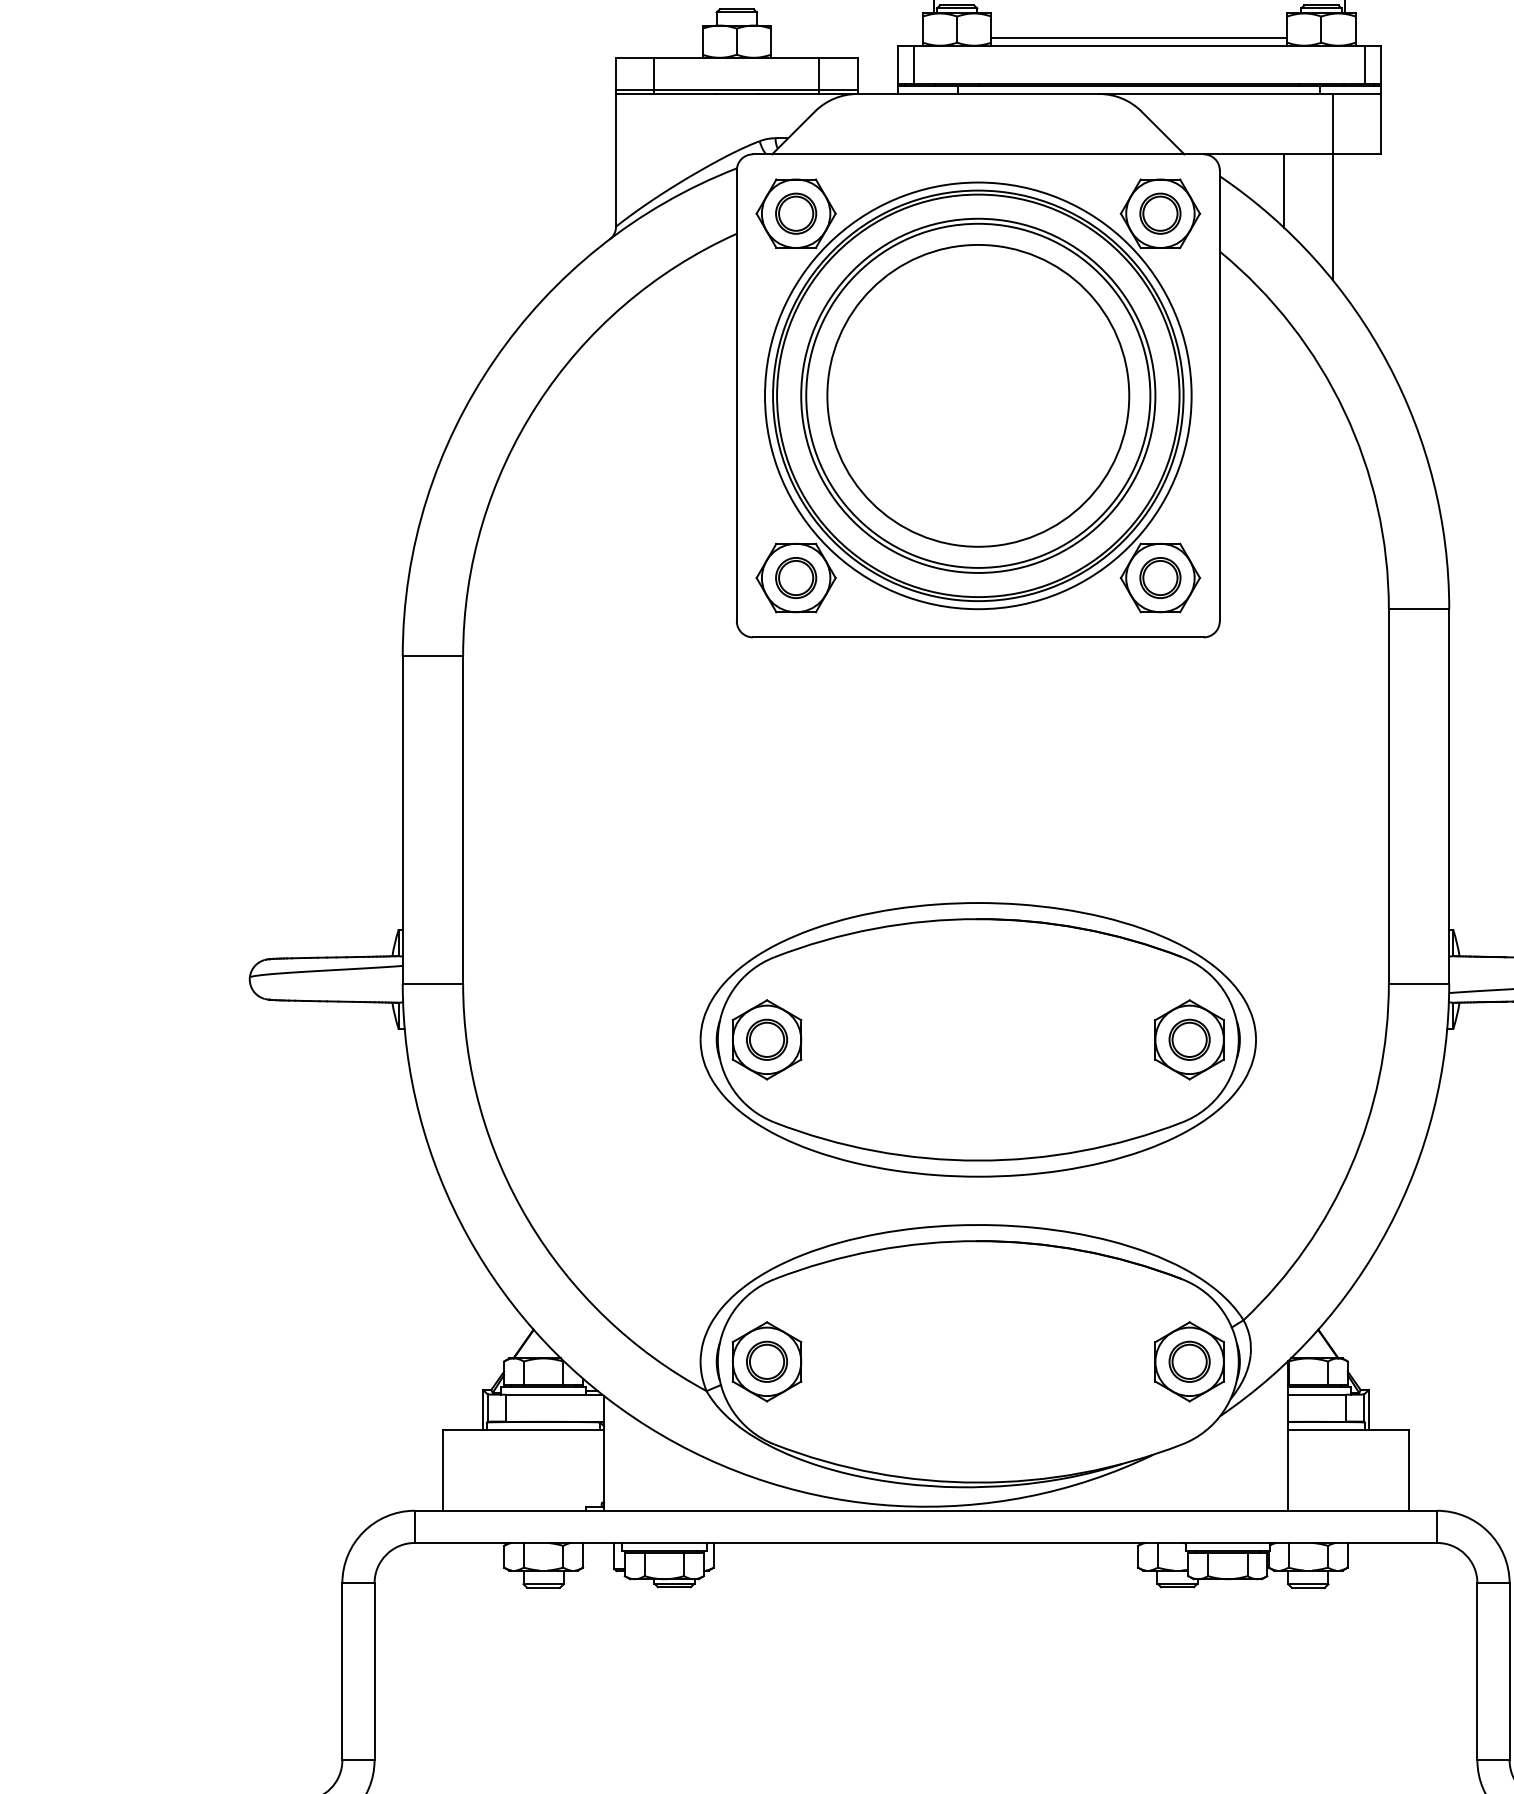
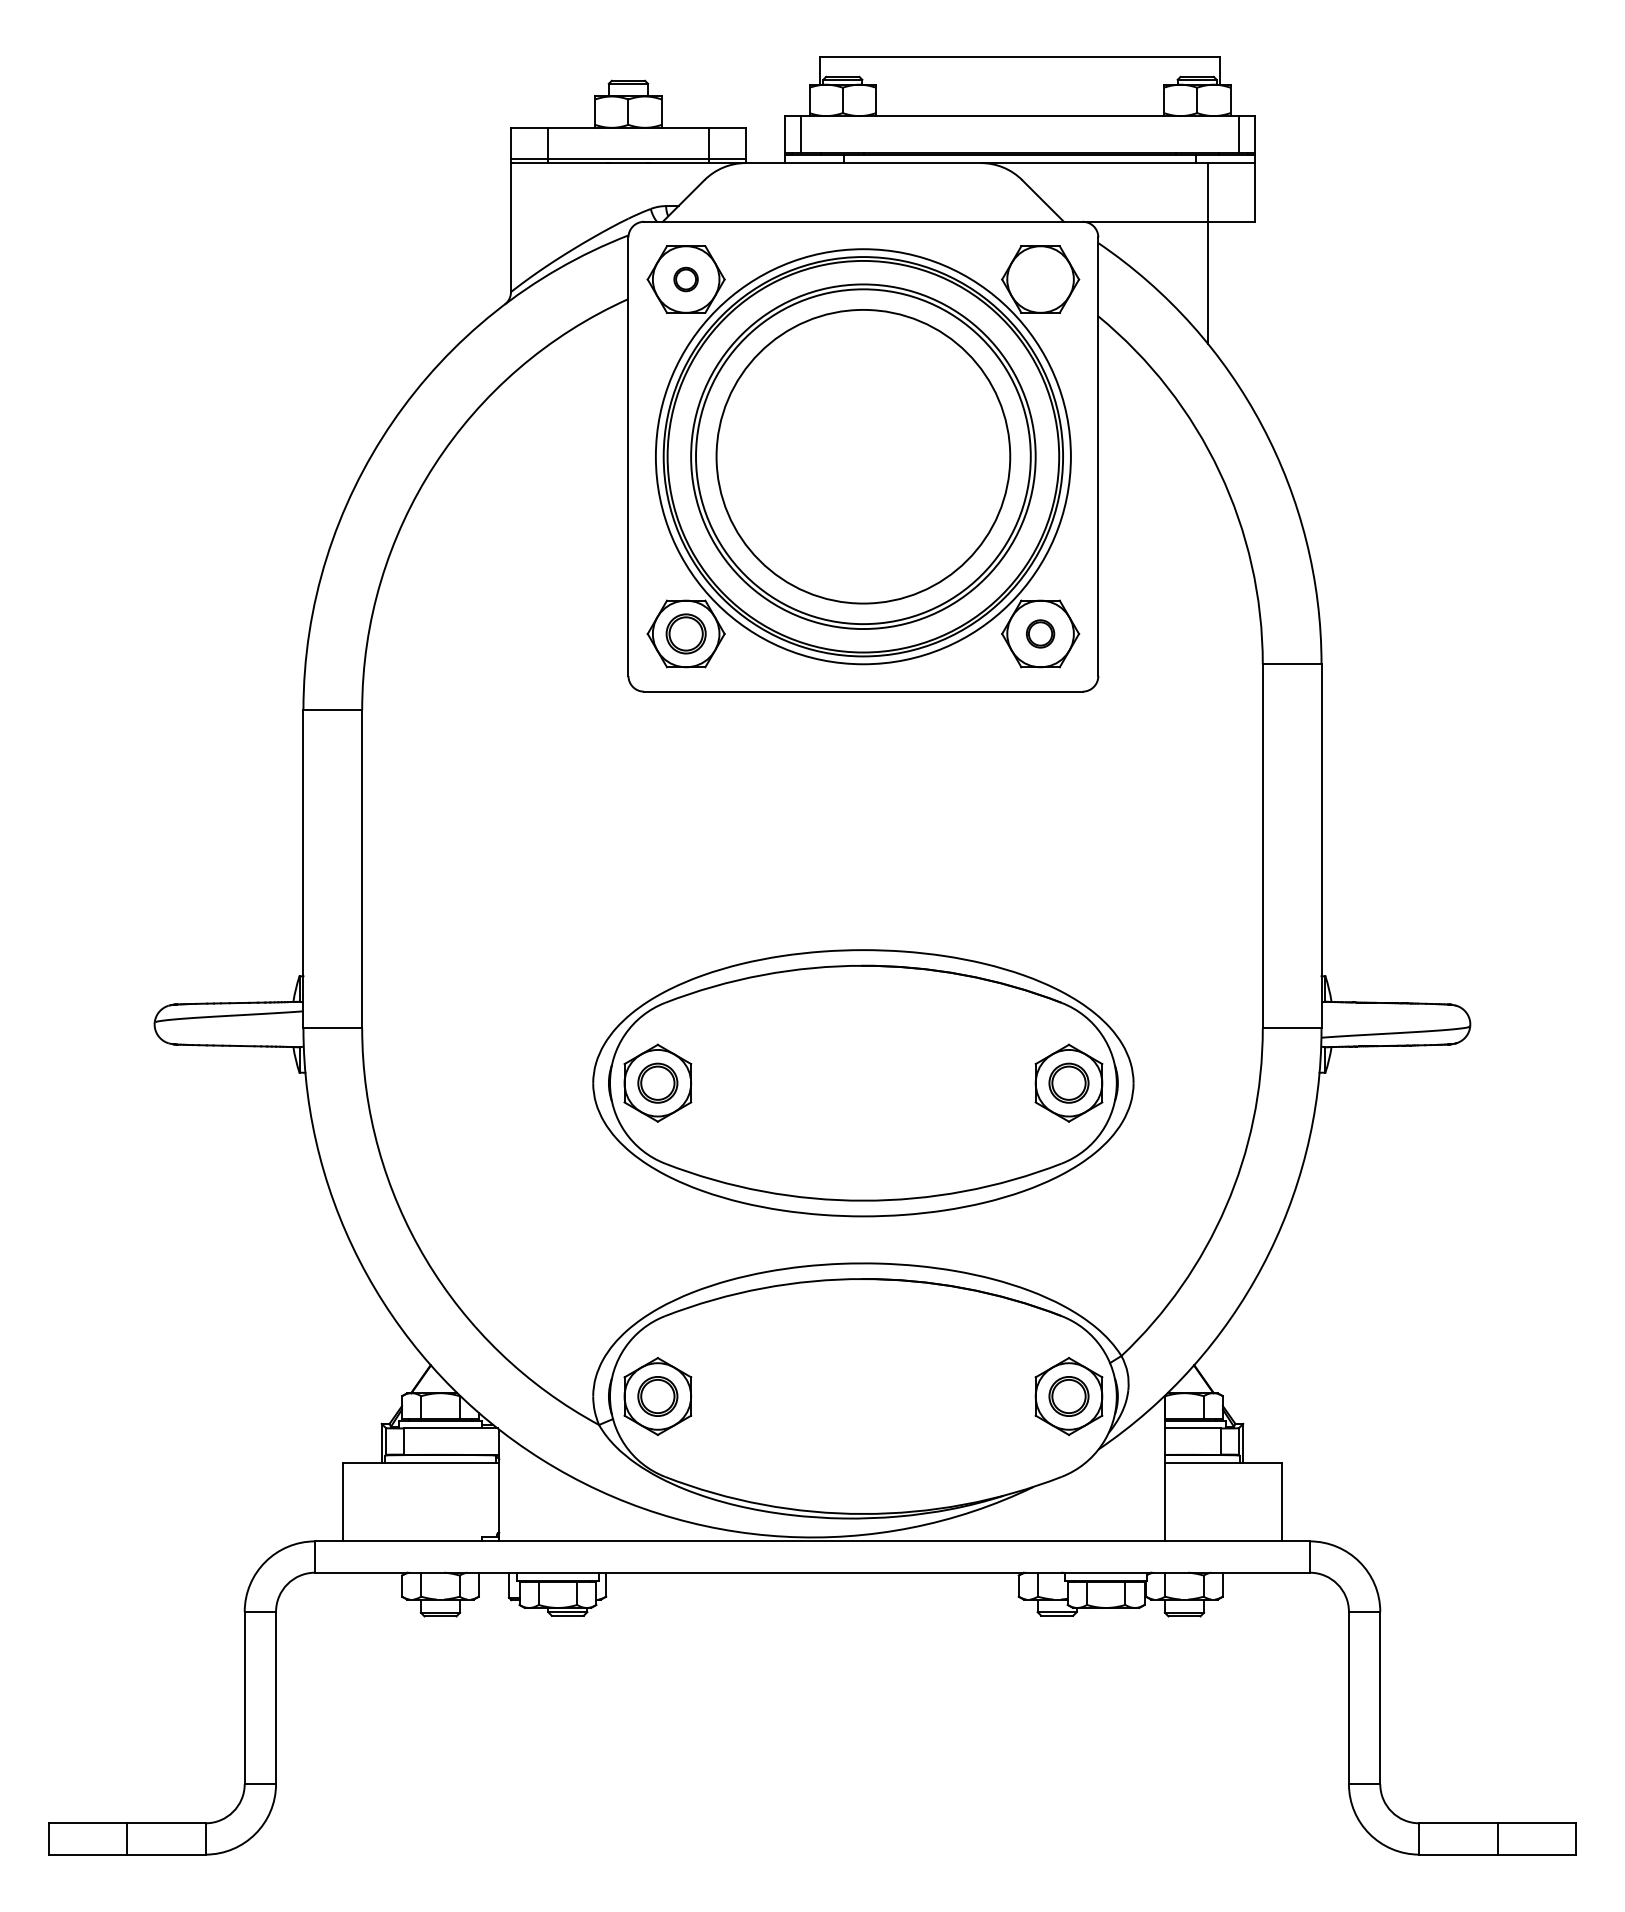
line: (1138, 37) -> (1019, 108), removed
line: (1283, 191) -> (1160, 257), removed
part: (795, 213) -> (685, 279), size x0.6
part: (1160, 213) -> (1040, 279), removed
part: (1160, 577) -> (1040, 633), size x0.7

